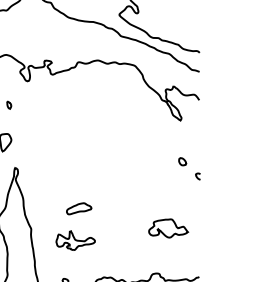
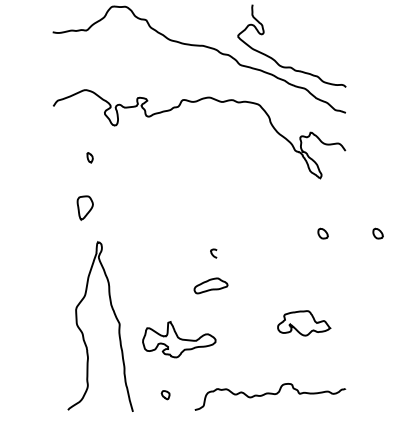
part: (223, 161) -> (377, 233), added
curve: (197, 176) -> (212, 253), moved
part: (78, 208) -> (210, 285), moved
part: (75, 240) -> (179, 339), size x1.4

